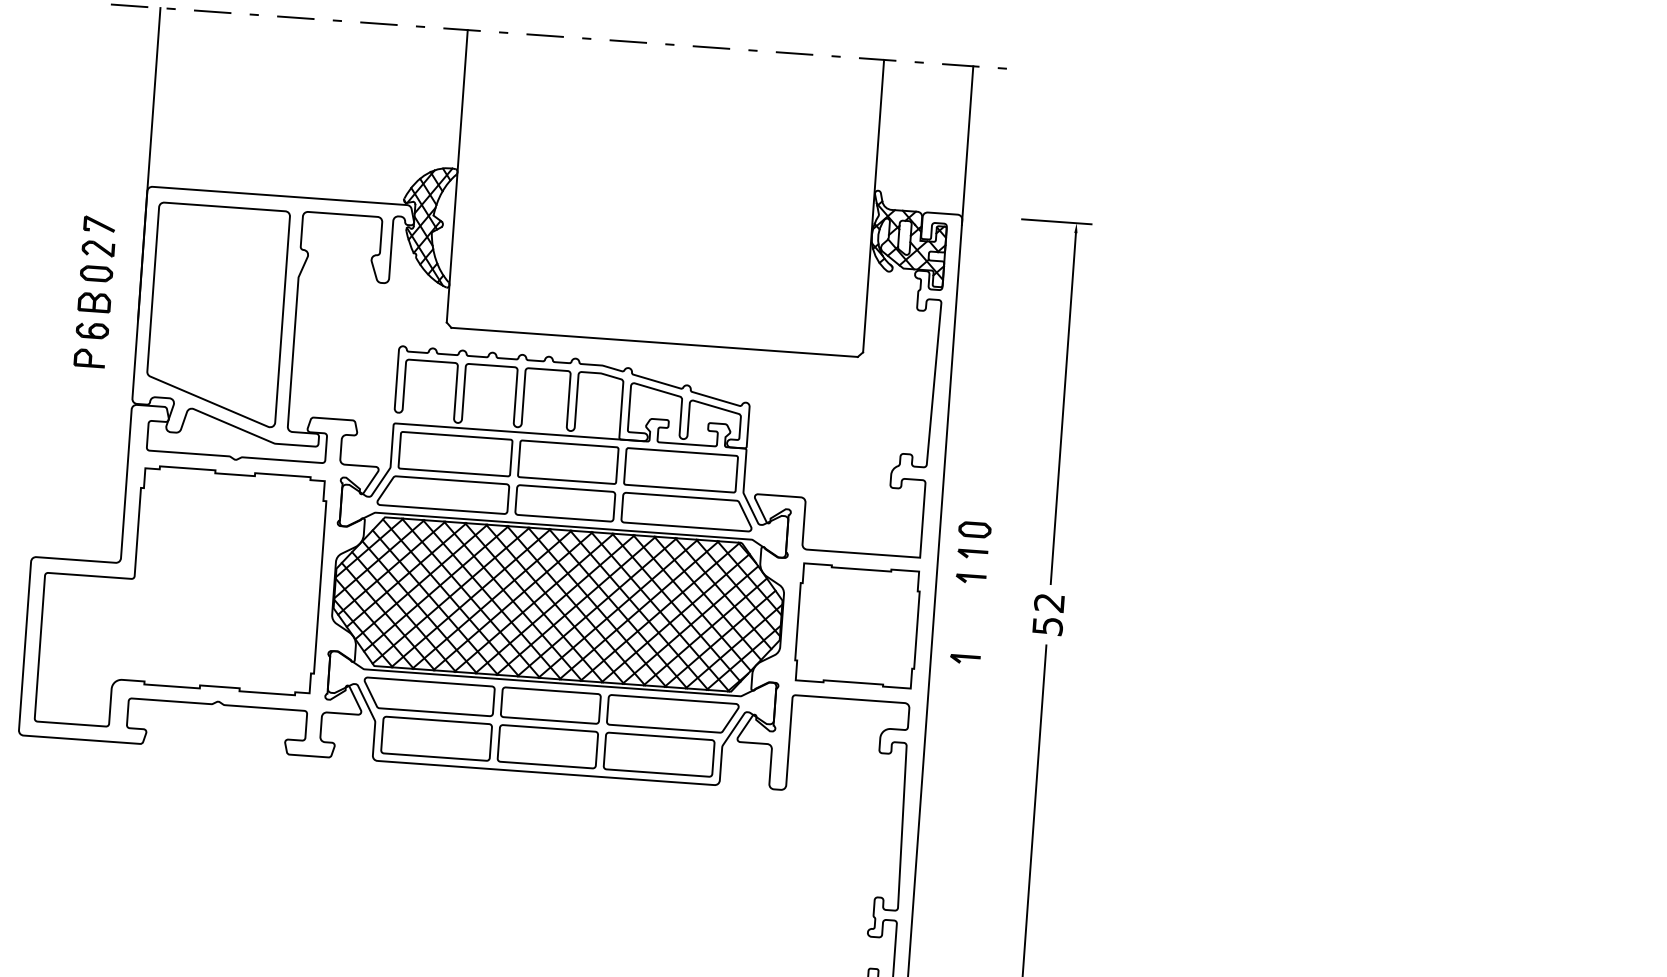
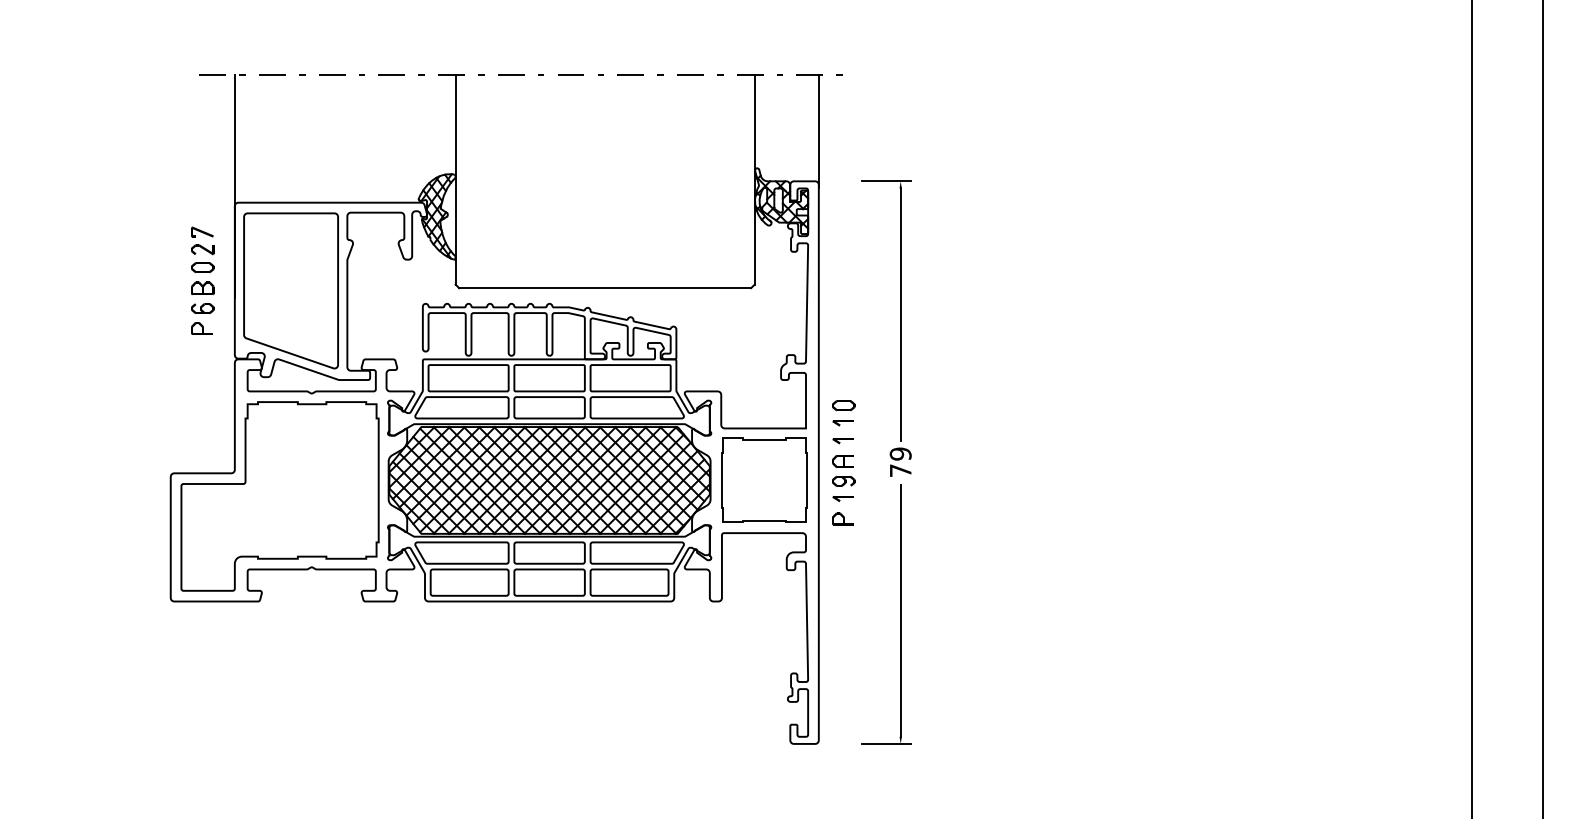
text: (1048, 614) -> (900, 462), 52 -> 79
part: (968, 619) -> (843, 470), added
part: (961, 686) -> (842, 518), added

